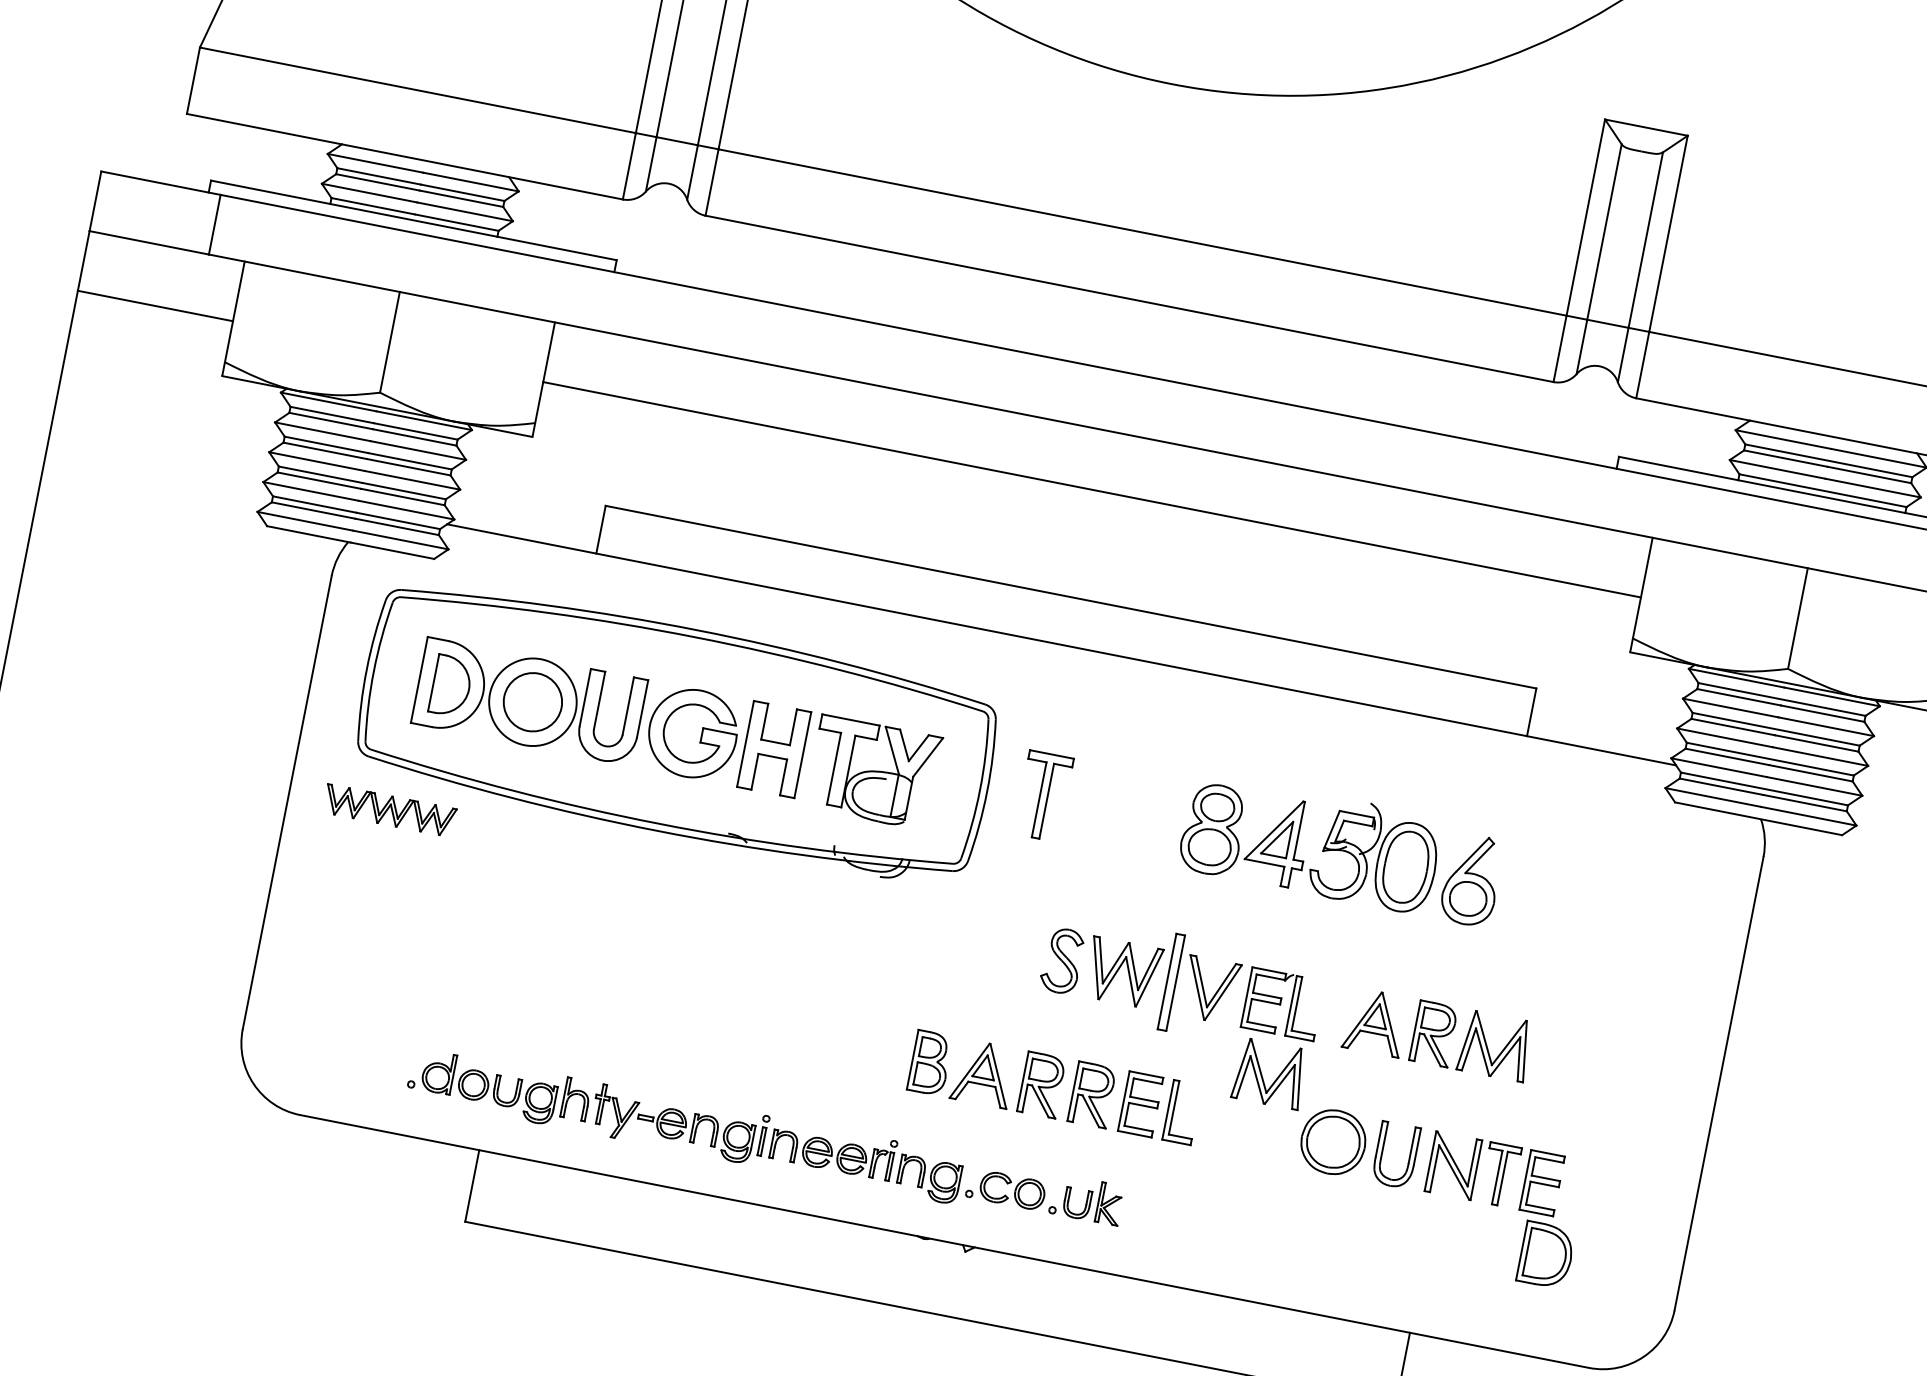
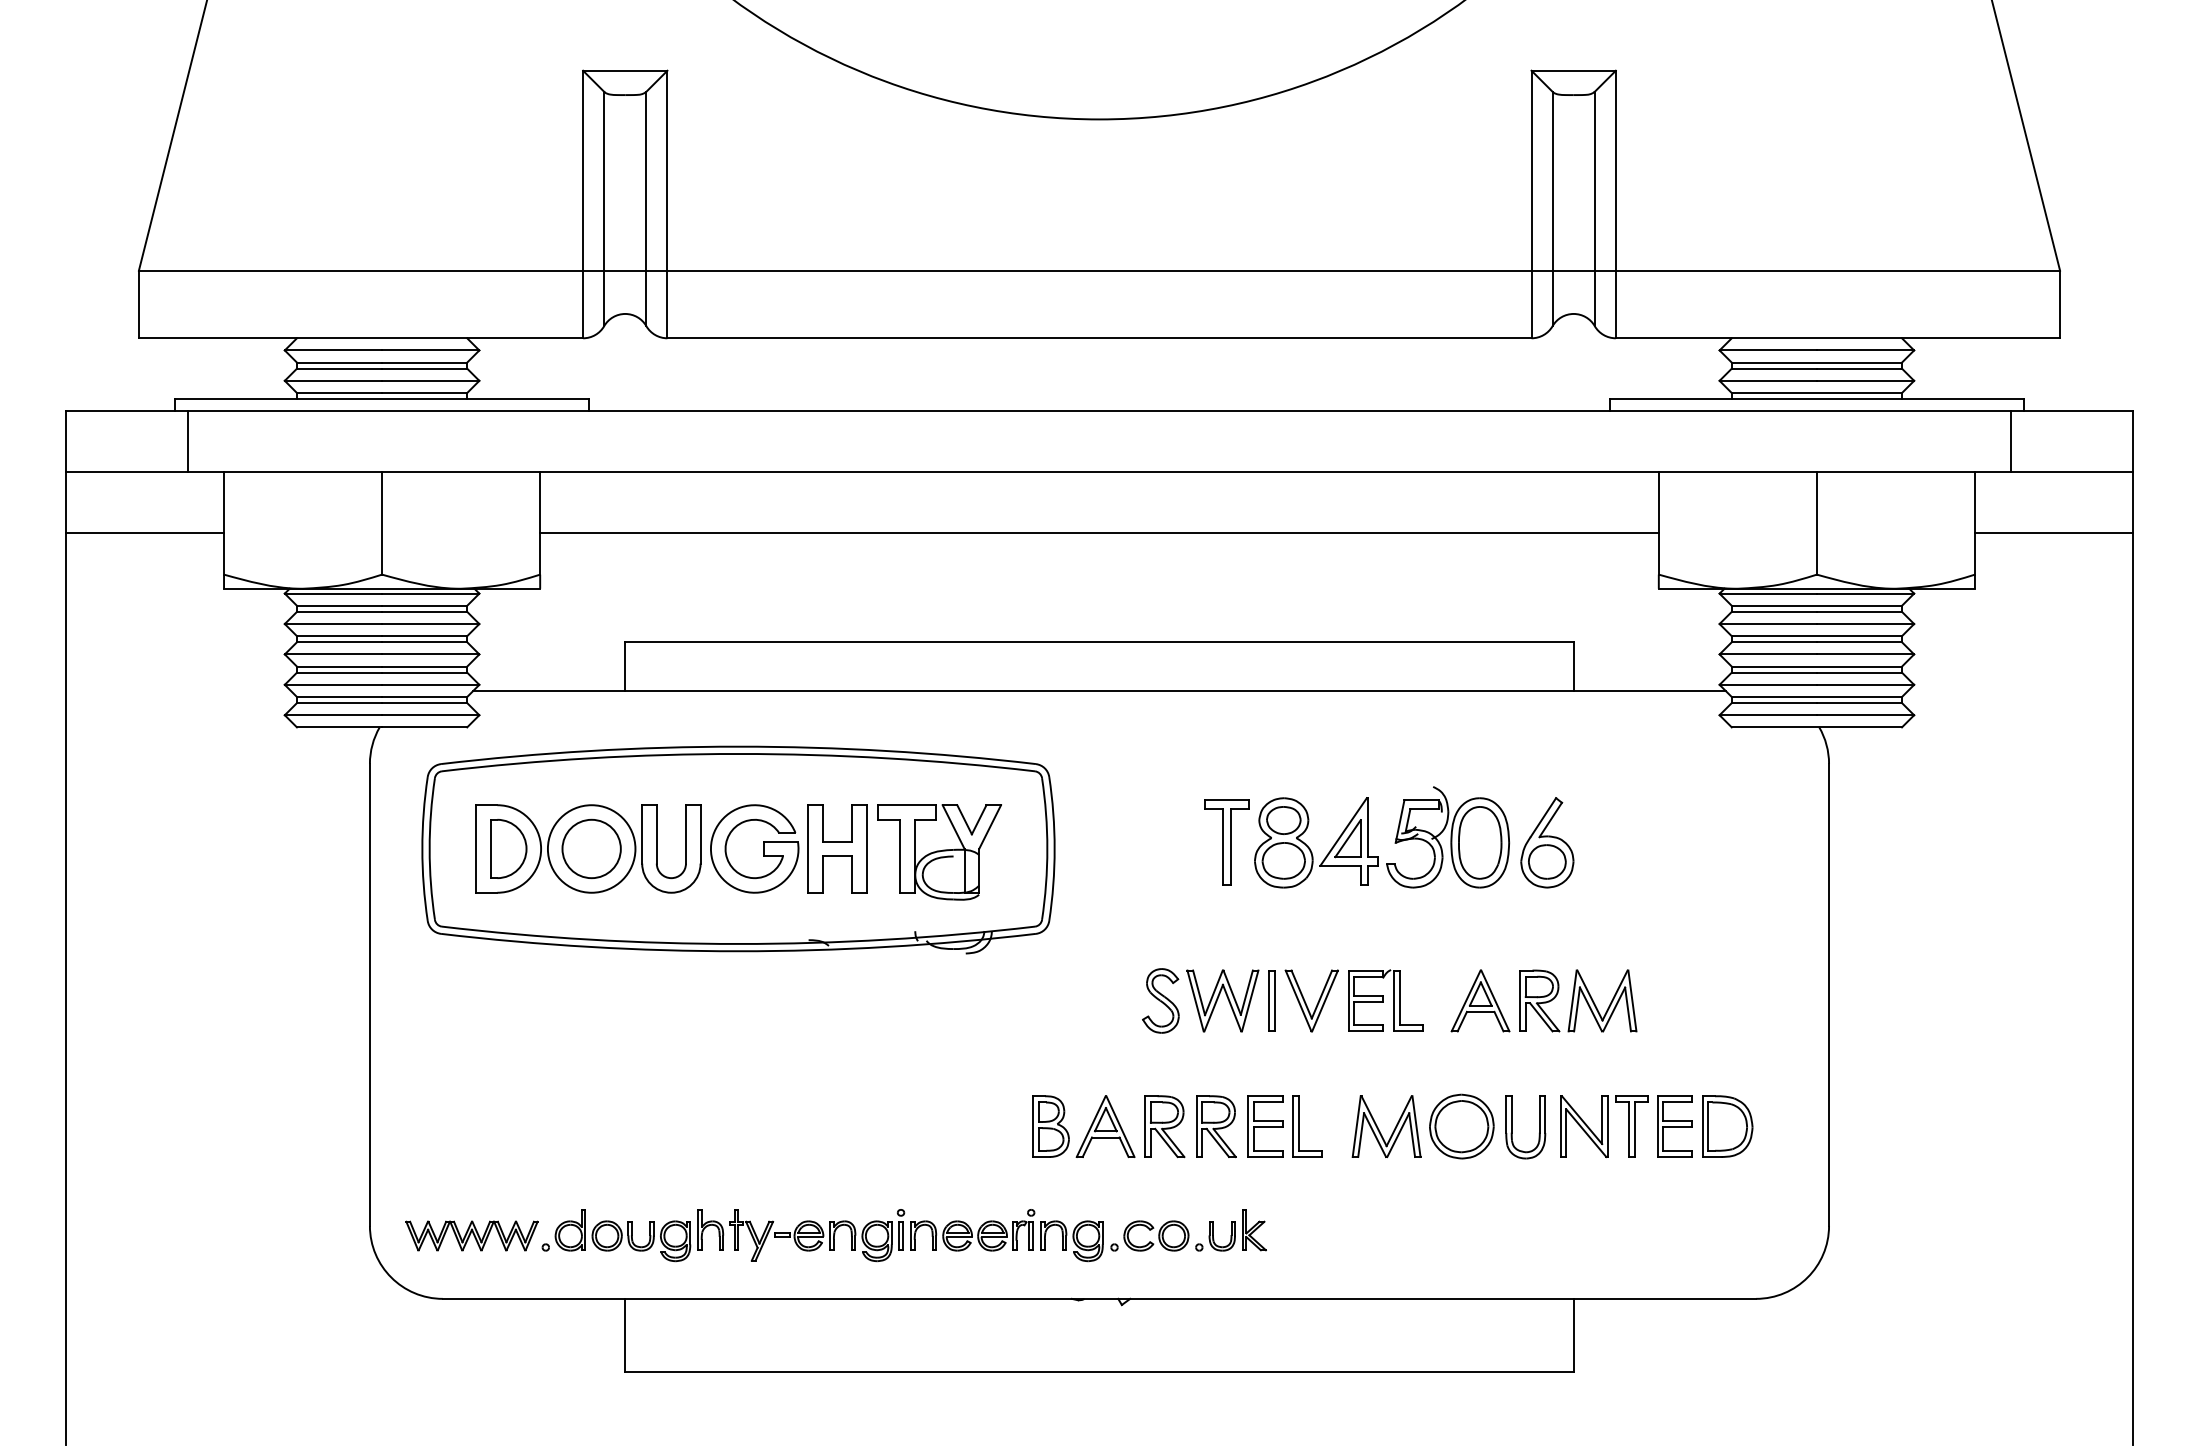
part: (1043, 795) -> (1226, 842), moved
part: (389, 810) -> (471, 1235), moved
part: (1170, 981) -> (1271, 1000), size x0.62
part: (1262, 1075) -> (1379, 1129), moved
part: (1546, 1255) -> (1727, 1126), moved

